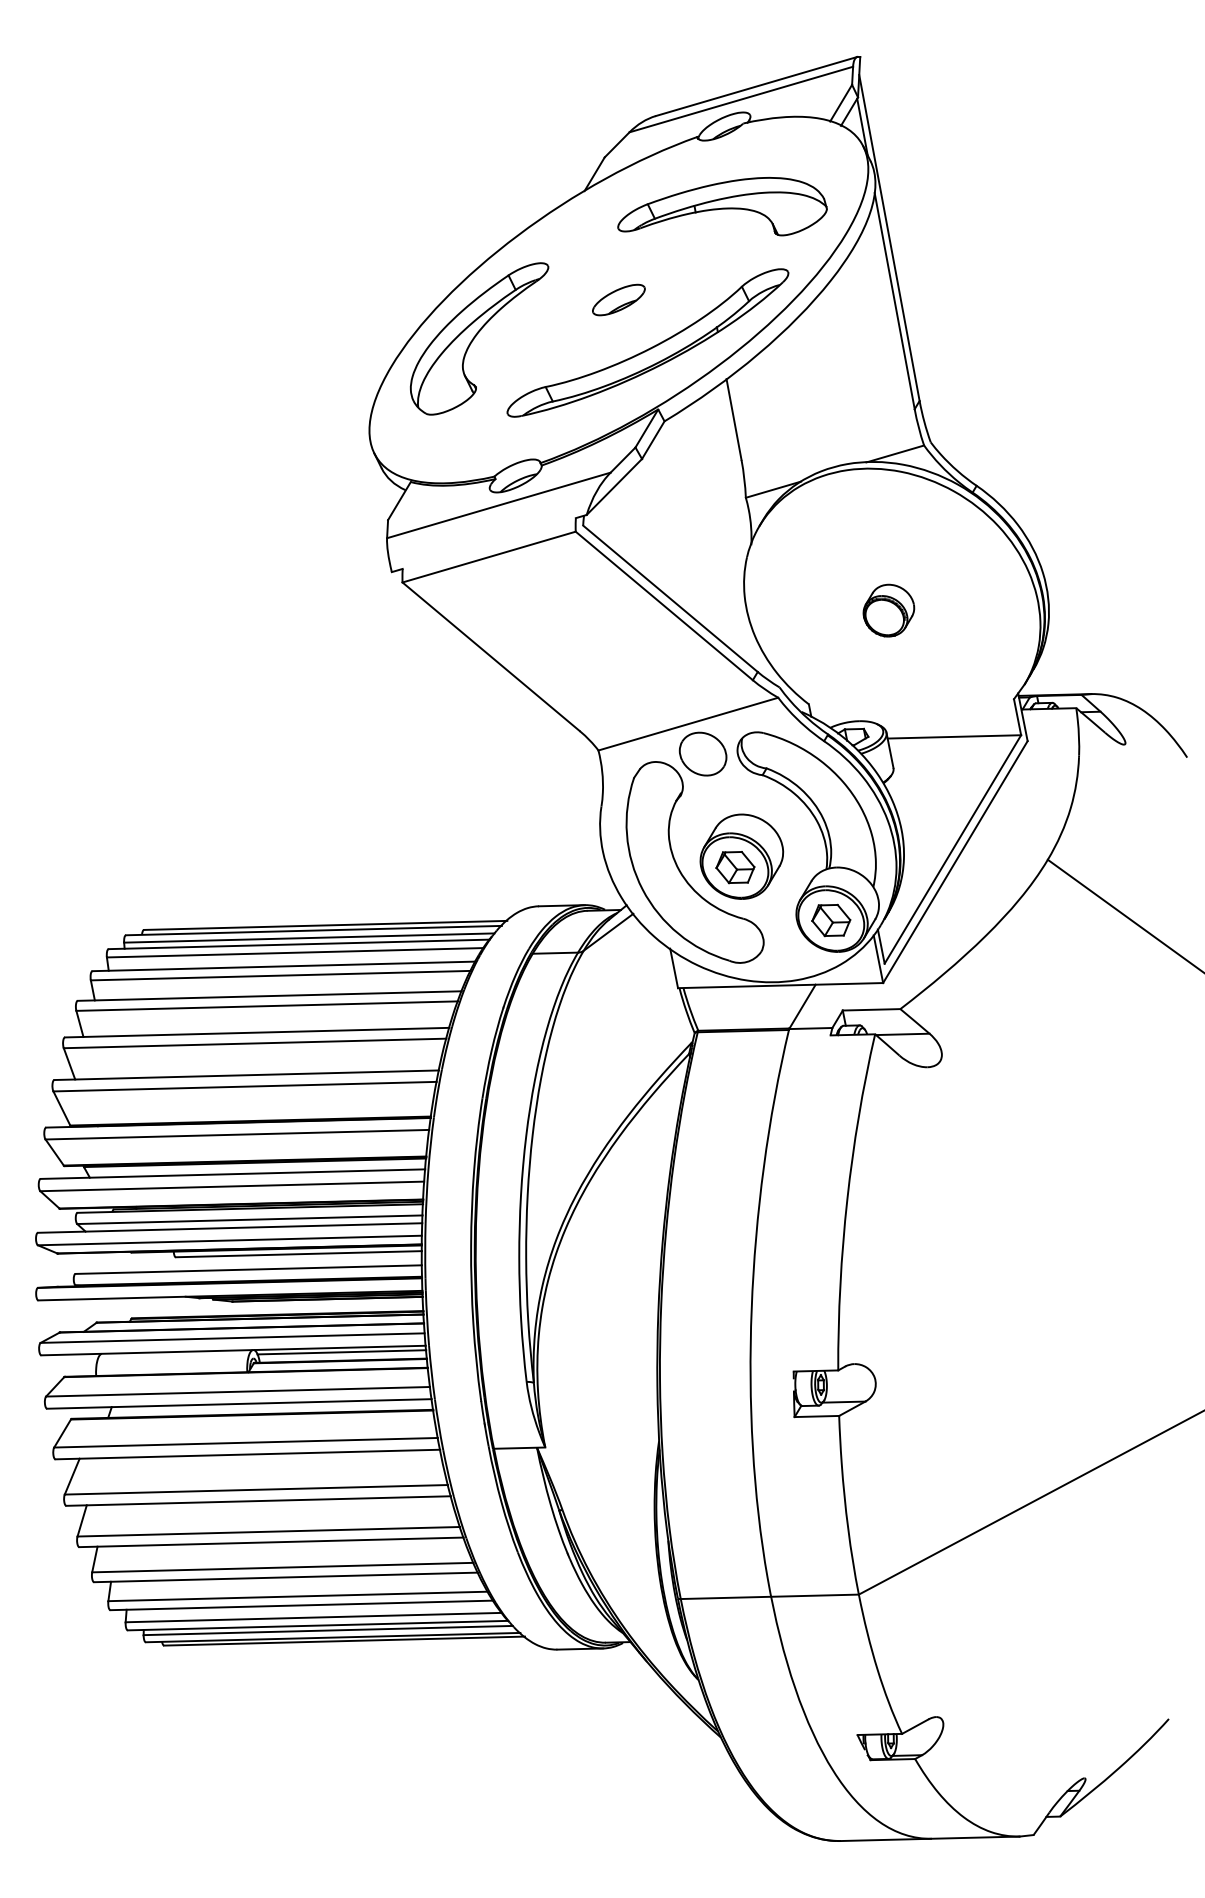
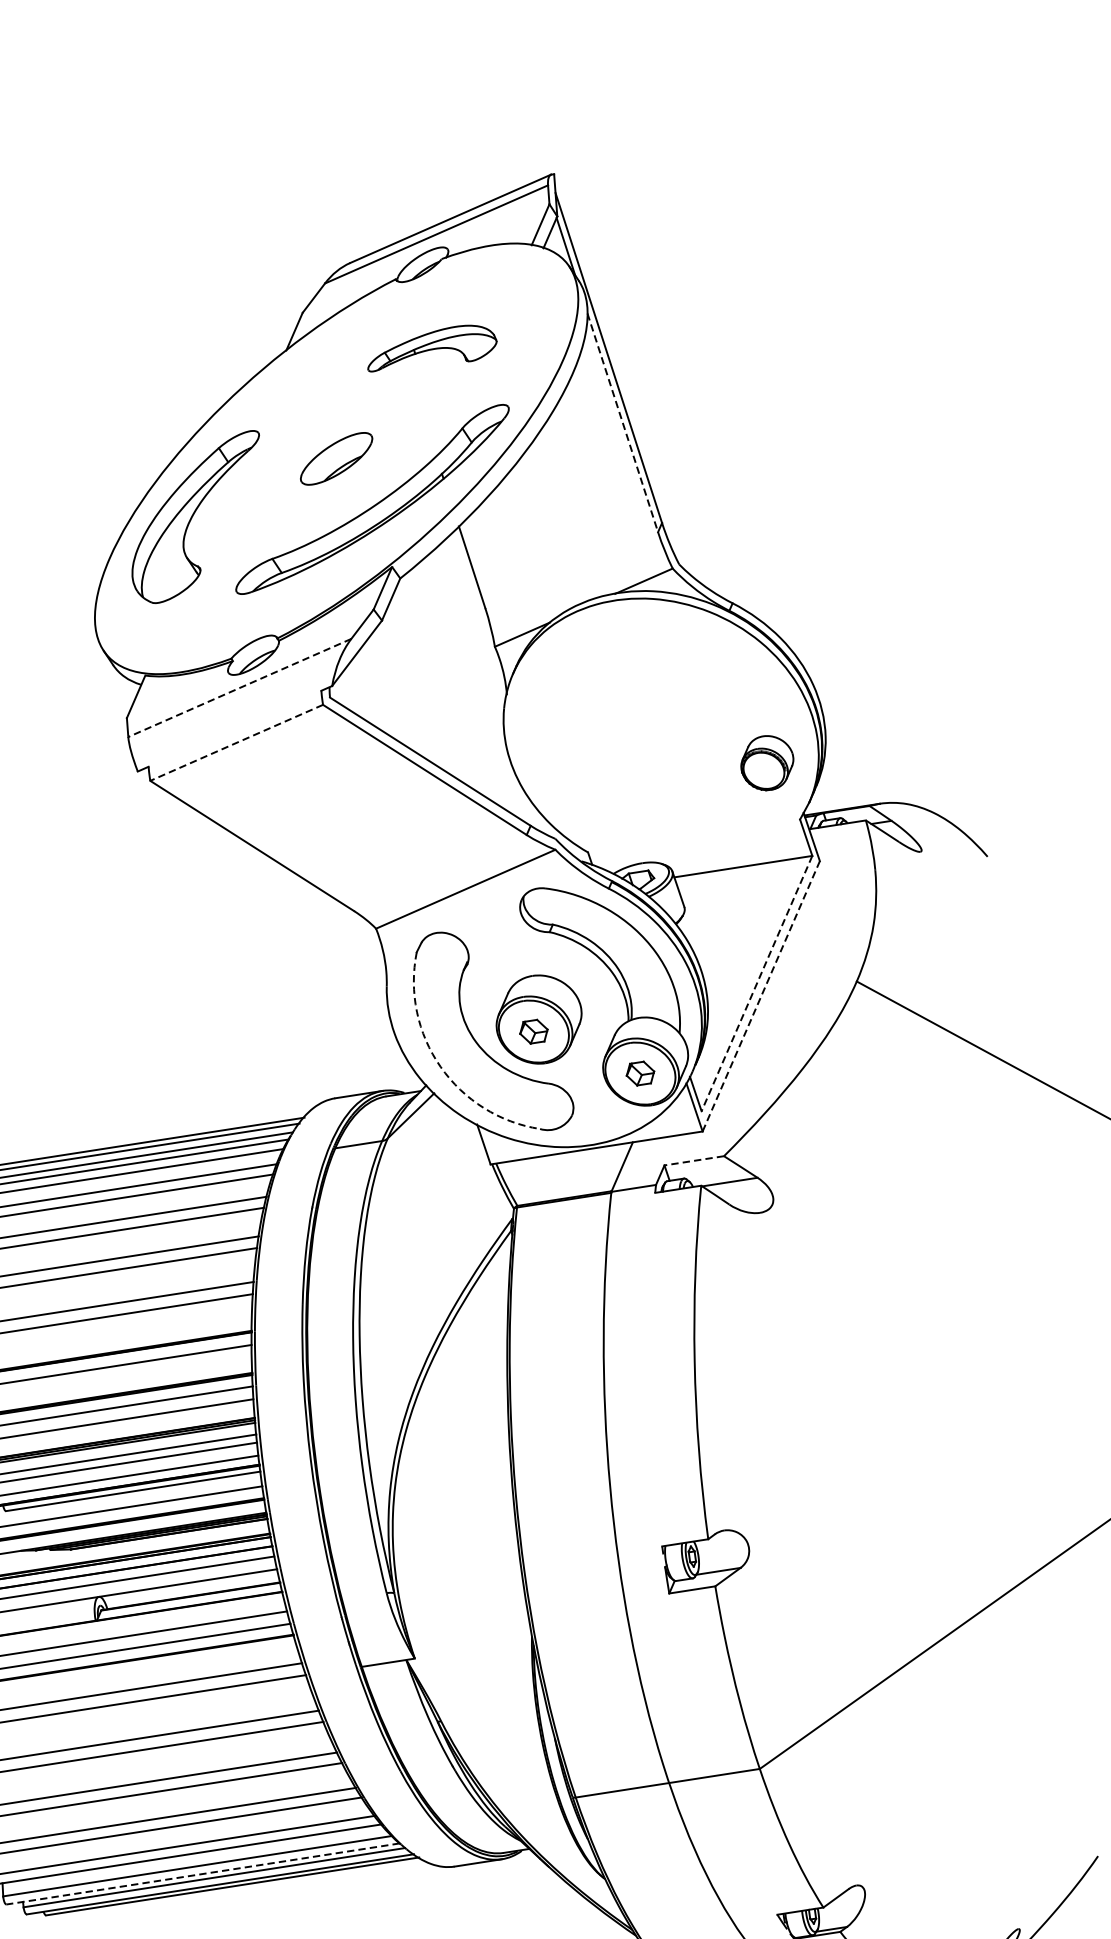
part: (722, 206) -> (431, 347), size x0.6
part: (618, 299) -> (336, 458), size x1.4
line: (894, 301) -> (622, 423), solid -> dashed
line: (498, 505) -> (239, 688), solid -> dashed
line: (488, 557) -> (236, 743), solid -> dashed
part: (888, 610) -> (766, 763), moved
part: (702, 753) -> (484, 917), removed
line: (952, 849) -> (756, 983), solid -> dashed
line: (955, 862) -> (761, 996), solid -> dashed
part: (735, 867) -> (533, 1031), size x0.7
arc: (642, 889) -> (440, 1066), solid -> dashed
part: (831, 920) -> (640, 1073), size x0.7
line: (871, 1009) -> (694, 1160), solid -> dashed
line: (341, 1352) -> (190, 1587), removed
line: (317, 1625) -> (202, 1873), solid -> dashed

